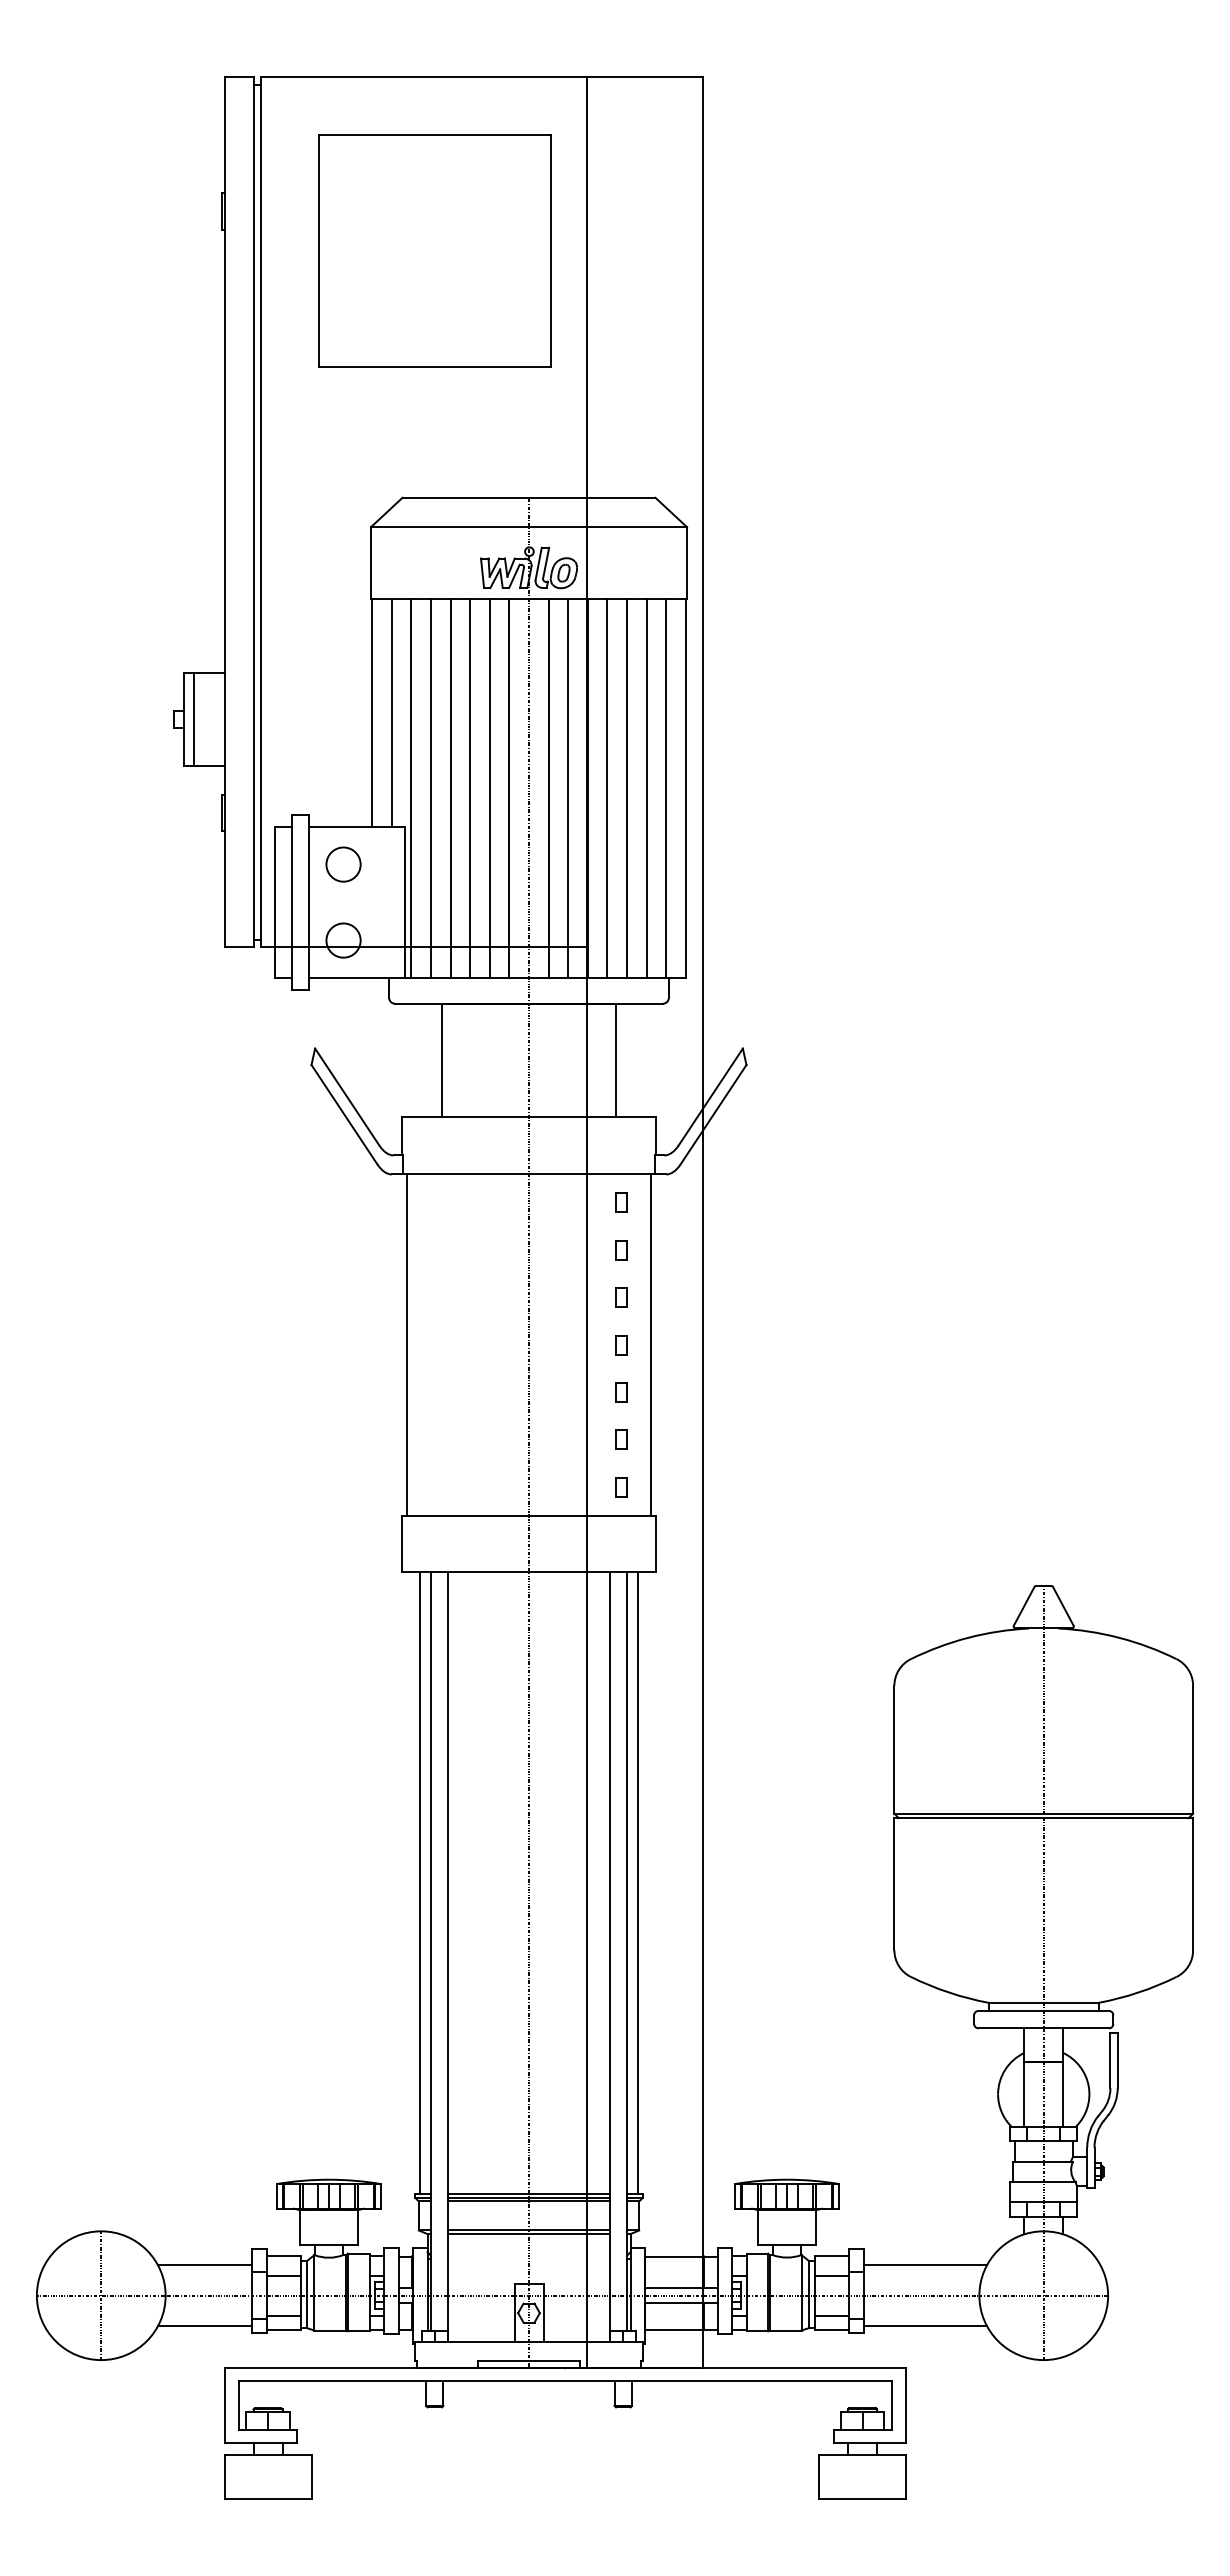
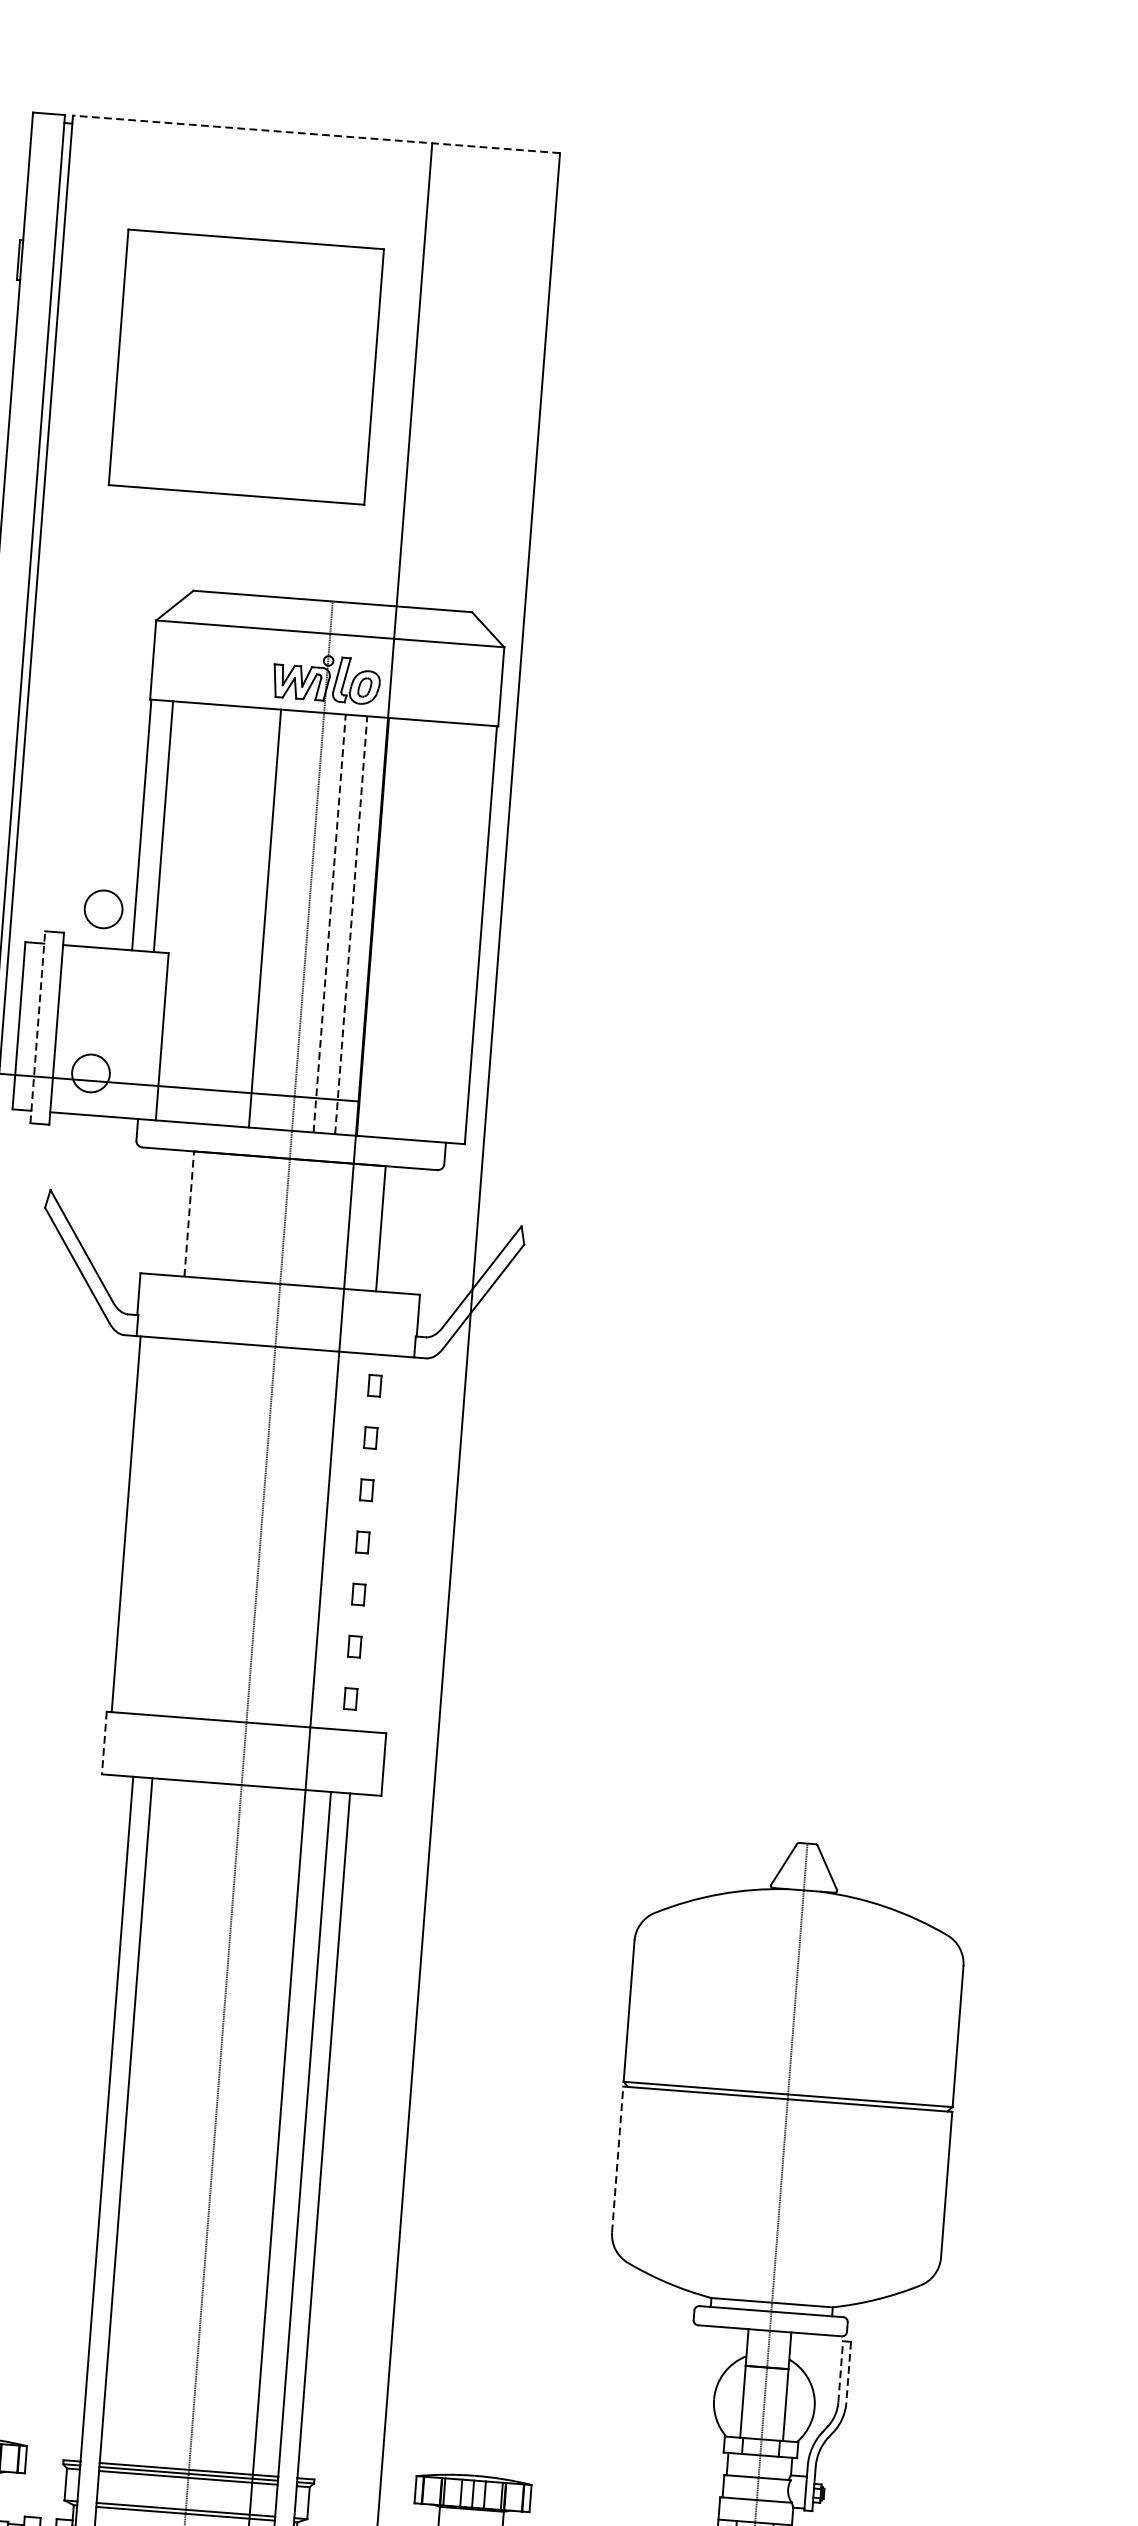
line: (481, 77) -> (316, 134), solid -> dashed
part: (434, 250) -> (246, 366), moved
line: (411, 788) -> (178, 911), removed
line: (430, 788) -> (199, 913), removed
line: (450, 788) -> (221, 915), removed
line: (470, 788) -> (243, 916), removed
line: (509, 788) -> (286, 920), removed
line: (548, 788) -> (329, 923), solid -> dashed
line: (568, 788) -> (351, 925), solid -> dashed
line: (607, 788) -> (394, 928), removed
line: (627, 788) -> (416, 930), removed
line: (646, 788) -> (437, 931), removed
line: (666, 788) -> (459, 933), removed
circle: (343, 864) -> (103, 909), moved
line: (292, 902) -> (37, 1027), solid -> dashed
line: (442, 1060) -> (189, 1213), solid -> dashed
line: (651, 1344) -> (395, 1544), removed
line: (402, 1544) -> (104, 1743), solid -> dashed
line: (420, 1883) -> (95, 2118), removed
line: (637, 1883) -> (334, 2136), removed
line: (894, 1883) -> (617, 2158), solid -> dashed
line: (1110, 2060) -> (840, 2371), solid -> dashed
line: (1117, 2060) -> (848, 2372), solid -> dashed

